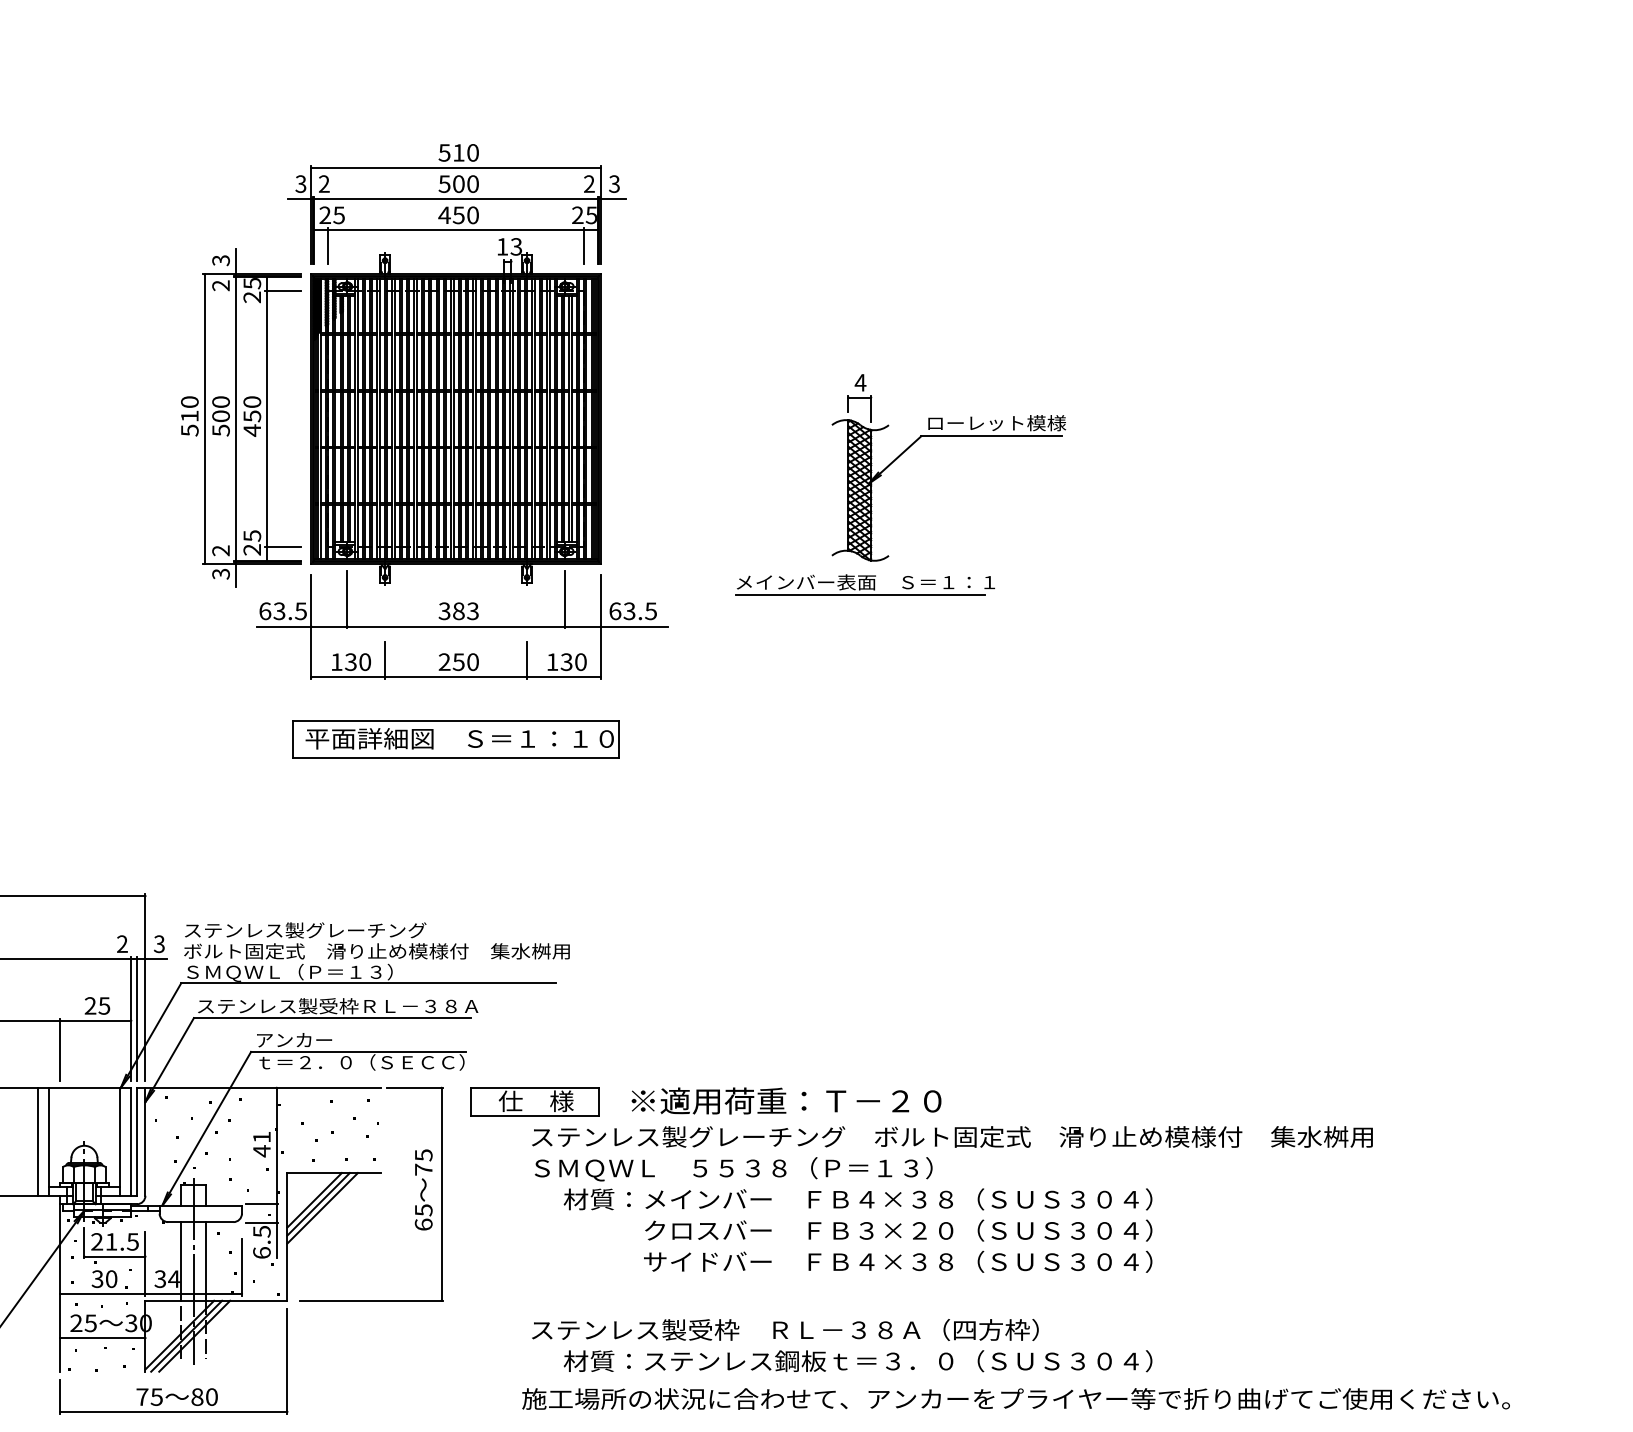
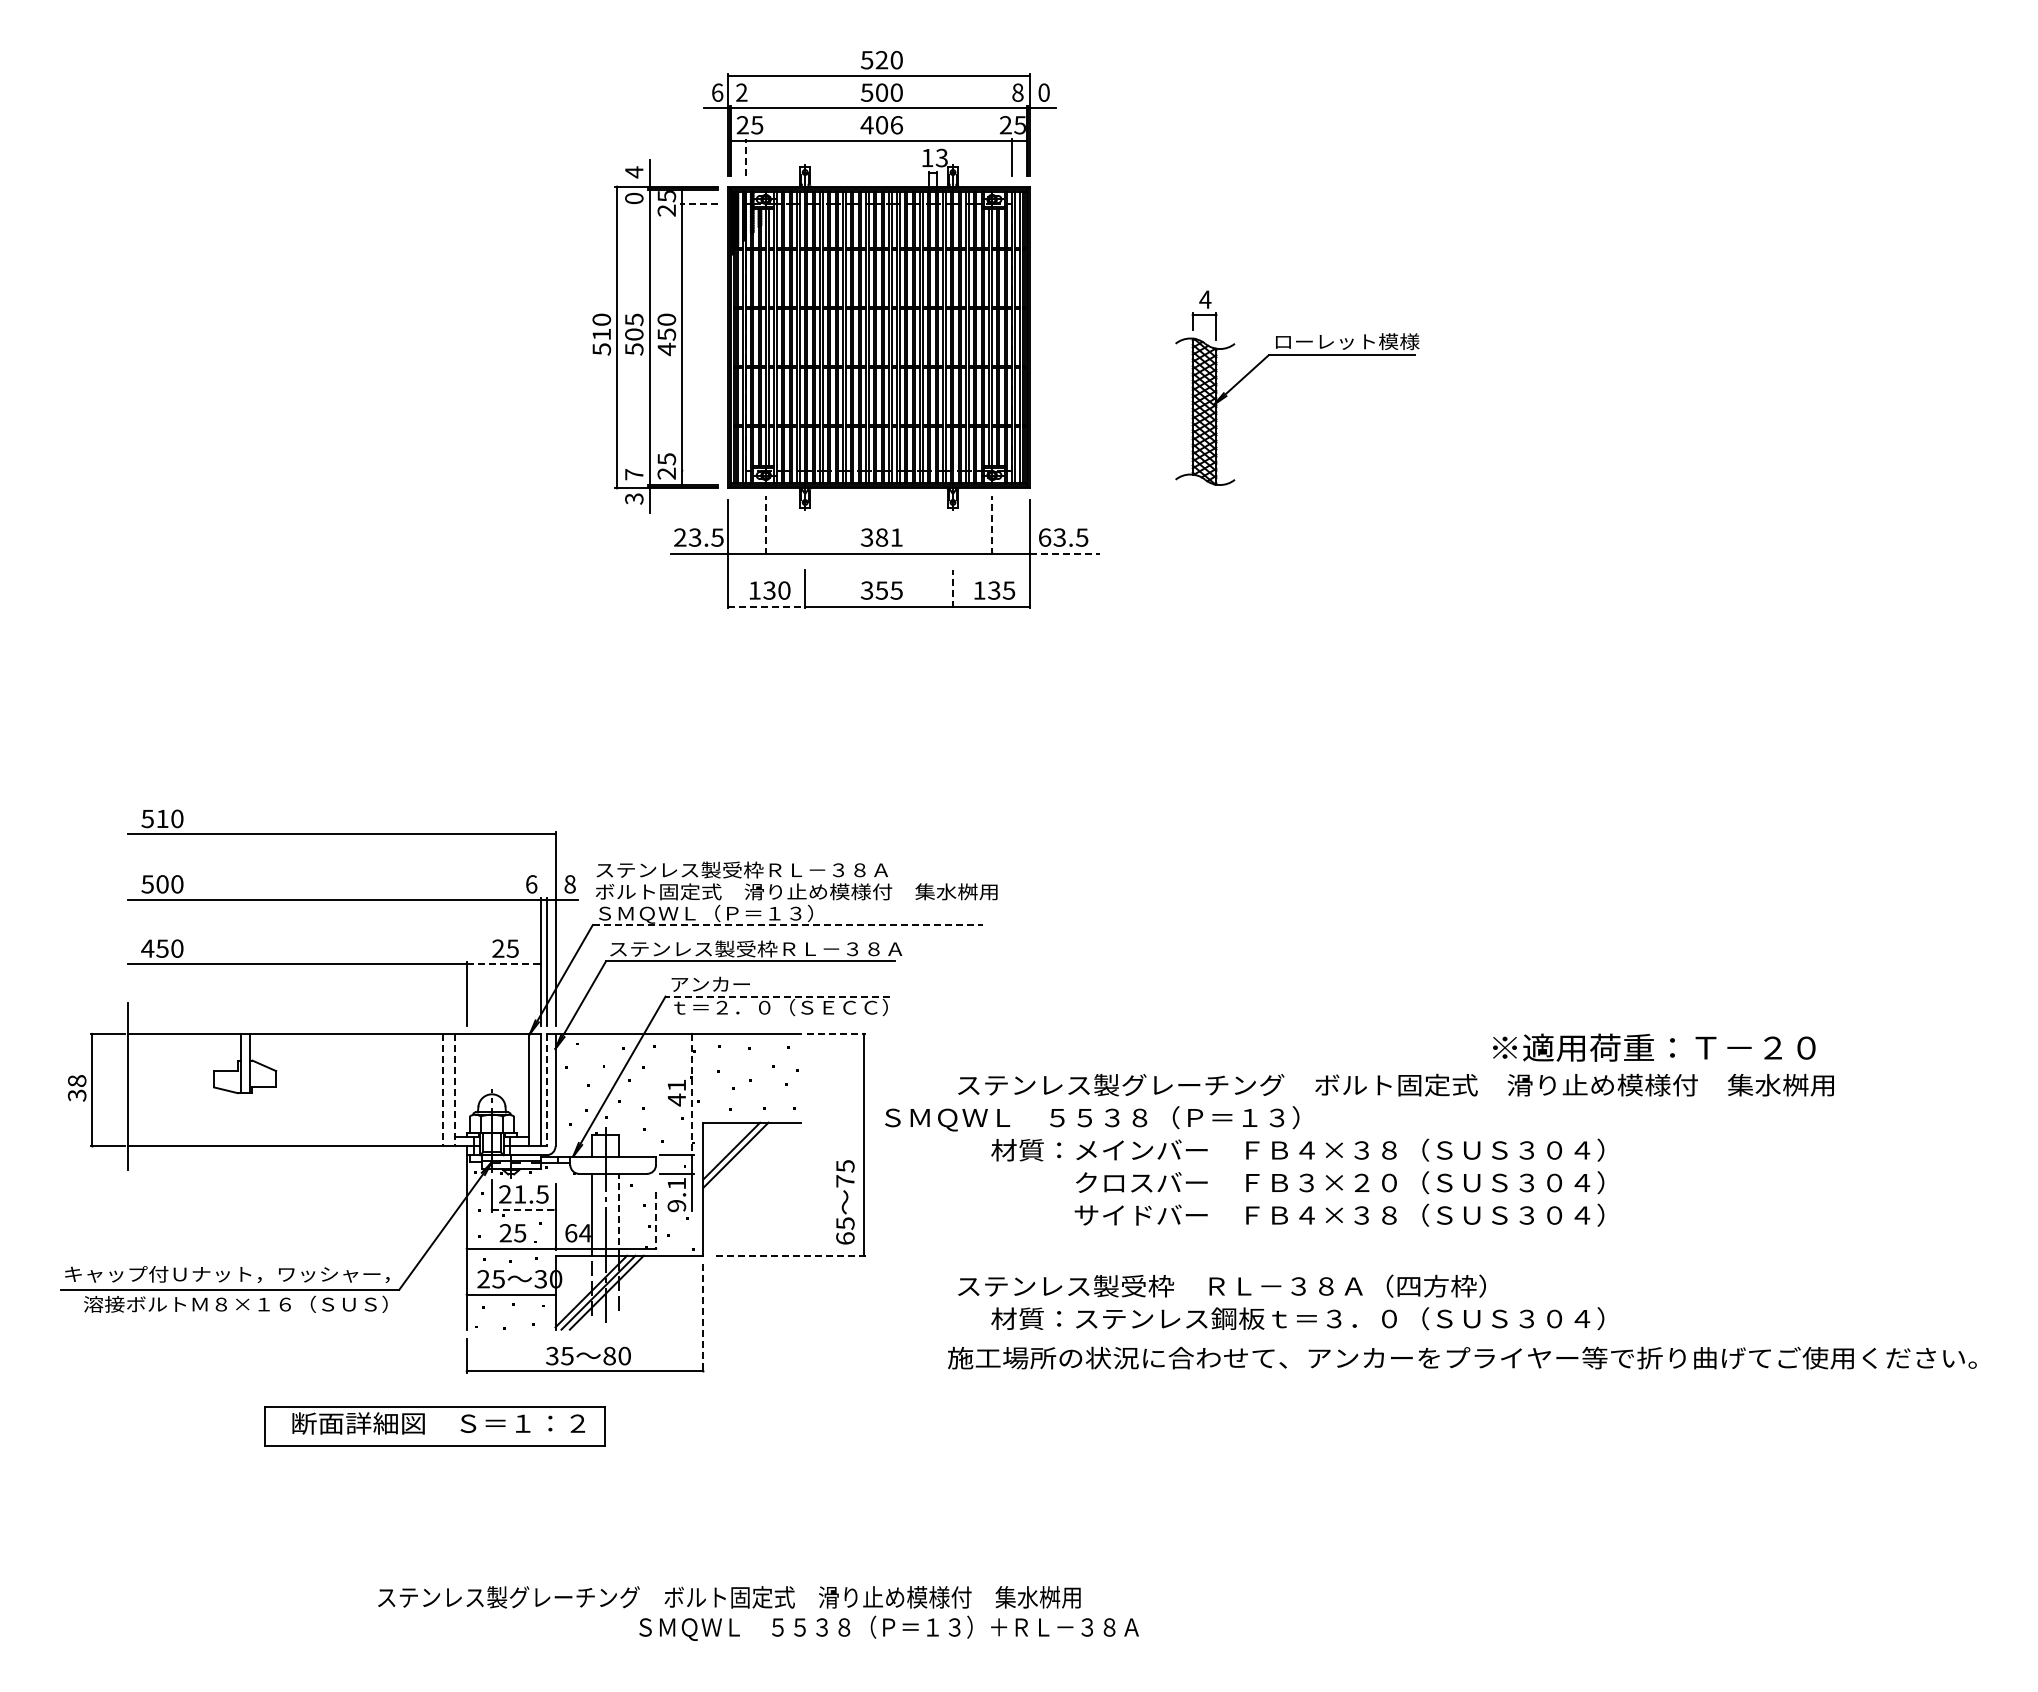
text: (458, 152) -> (881, 59), 510 -> 520
text: (300, 183) -> (717, 92), 3 -> 6
text: (588, 183) -> (1017, 92), 2 -> 8
text: (613, 183) -> (1043, 92), 3 -> 0
text: (465, 215) -> (888, 125), 450 -> 406
line: (328, 246) -> (746, 157), solid -> dashed
text: (221, 260) -> (634, 172), 3 -> 4
text: (221, 285) -> (634, 198), 2 -> 0
line: (283, 291) -> (699, 204), solid -> dashed
text: (221, 401) -> (634, 319), 500 -> 505
part: (949, 436) -> (1297, 355), moved
line: (282, 546) -> (698, 470), removed
text: (221, 550) -> (634, 474), 2 -> 7
part: (865, 585) -> (1305, 510), removed
line: (347, 599) -> (765, 525), solid -> dashed
line: (564, 599) -> (992, 525), solid -> dashed
text: (265, 611) -> (680, 537), 63.5 -> 23.5
text: (472, 611) -> (896, 537), 383 -> 381
line: (635, 626) -> (1065, 553), solid -> dashed
line: (527, 660) -> (953, 588), solid -> dashed
text: (458, 662) -> (881, 590), 250 -> 355
text: (580, 662) -> (1008, 590), 130 -> 135
line: (348, 677) -> (767, 606), solid -> dashed
part: (455, 739) -> (878, 671), removed
text: (385, 929) -> (805, 869), ステンレス製グレーチング -> ステンレス製受枠ＲＬ－３８Ａ
text: (122, 944) -> (531, 884), 2 -> 6
text: (158, 944) -> (569, 884), 3 -> 8
line: (368, 983) -> (787, 925), solid -> dashed
line: (95, 1021) -> (503, 964), solid -> dashed
line: (358, 1051) -> (777, 996), solid -> dashed
line: (416, 1088) -> (837, 1034), solid -> dashed
text: (786, 1100) -> (1654, 1047), moved
part: (535, 1101) -> (961, 1048), removed
line: (37, 1142) -> (443, 1090), solid -> dashed
line: (49, 1142) -> (455, 1090), solid -> dashed
line: (136, 1142) -> (546, 1090), solid -> dashed
line: (276, 1145) -> (692, 1094), solid -> dashed
text: (733, 1168) -> (1092, 1118), moved
text: (423, 1190) -> (845, 1202), moved
line: (322, 1208) -> (739, 1159), removed
text: (261, 1241) -> (676, 1194), 6.5 -> 9.1
line: (114, 1256) -> (523, 1209), solid -> dashed
line: (205, 1261) -> (618, 1214), solid -> dashed
line: (242, 1267) -> (656, 1221), solid -> dashed
text: (104, 1279) -> (512, 1233), 30 -> 25
text: (160, 1279) -> (571, 1233), 34 -> 64
line: (372, 1300) -> (791, 1255), solid -> dashed
line: (287, 1361) -> (703, 1318), solid -> dashed
text: (142, 1396) -> (552, 1355), 75 -> 35

